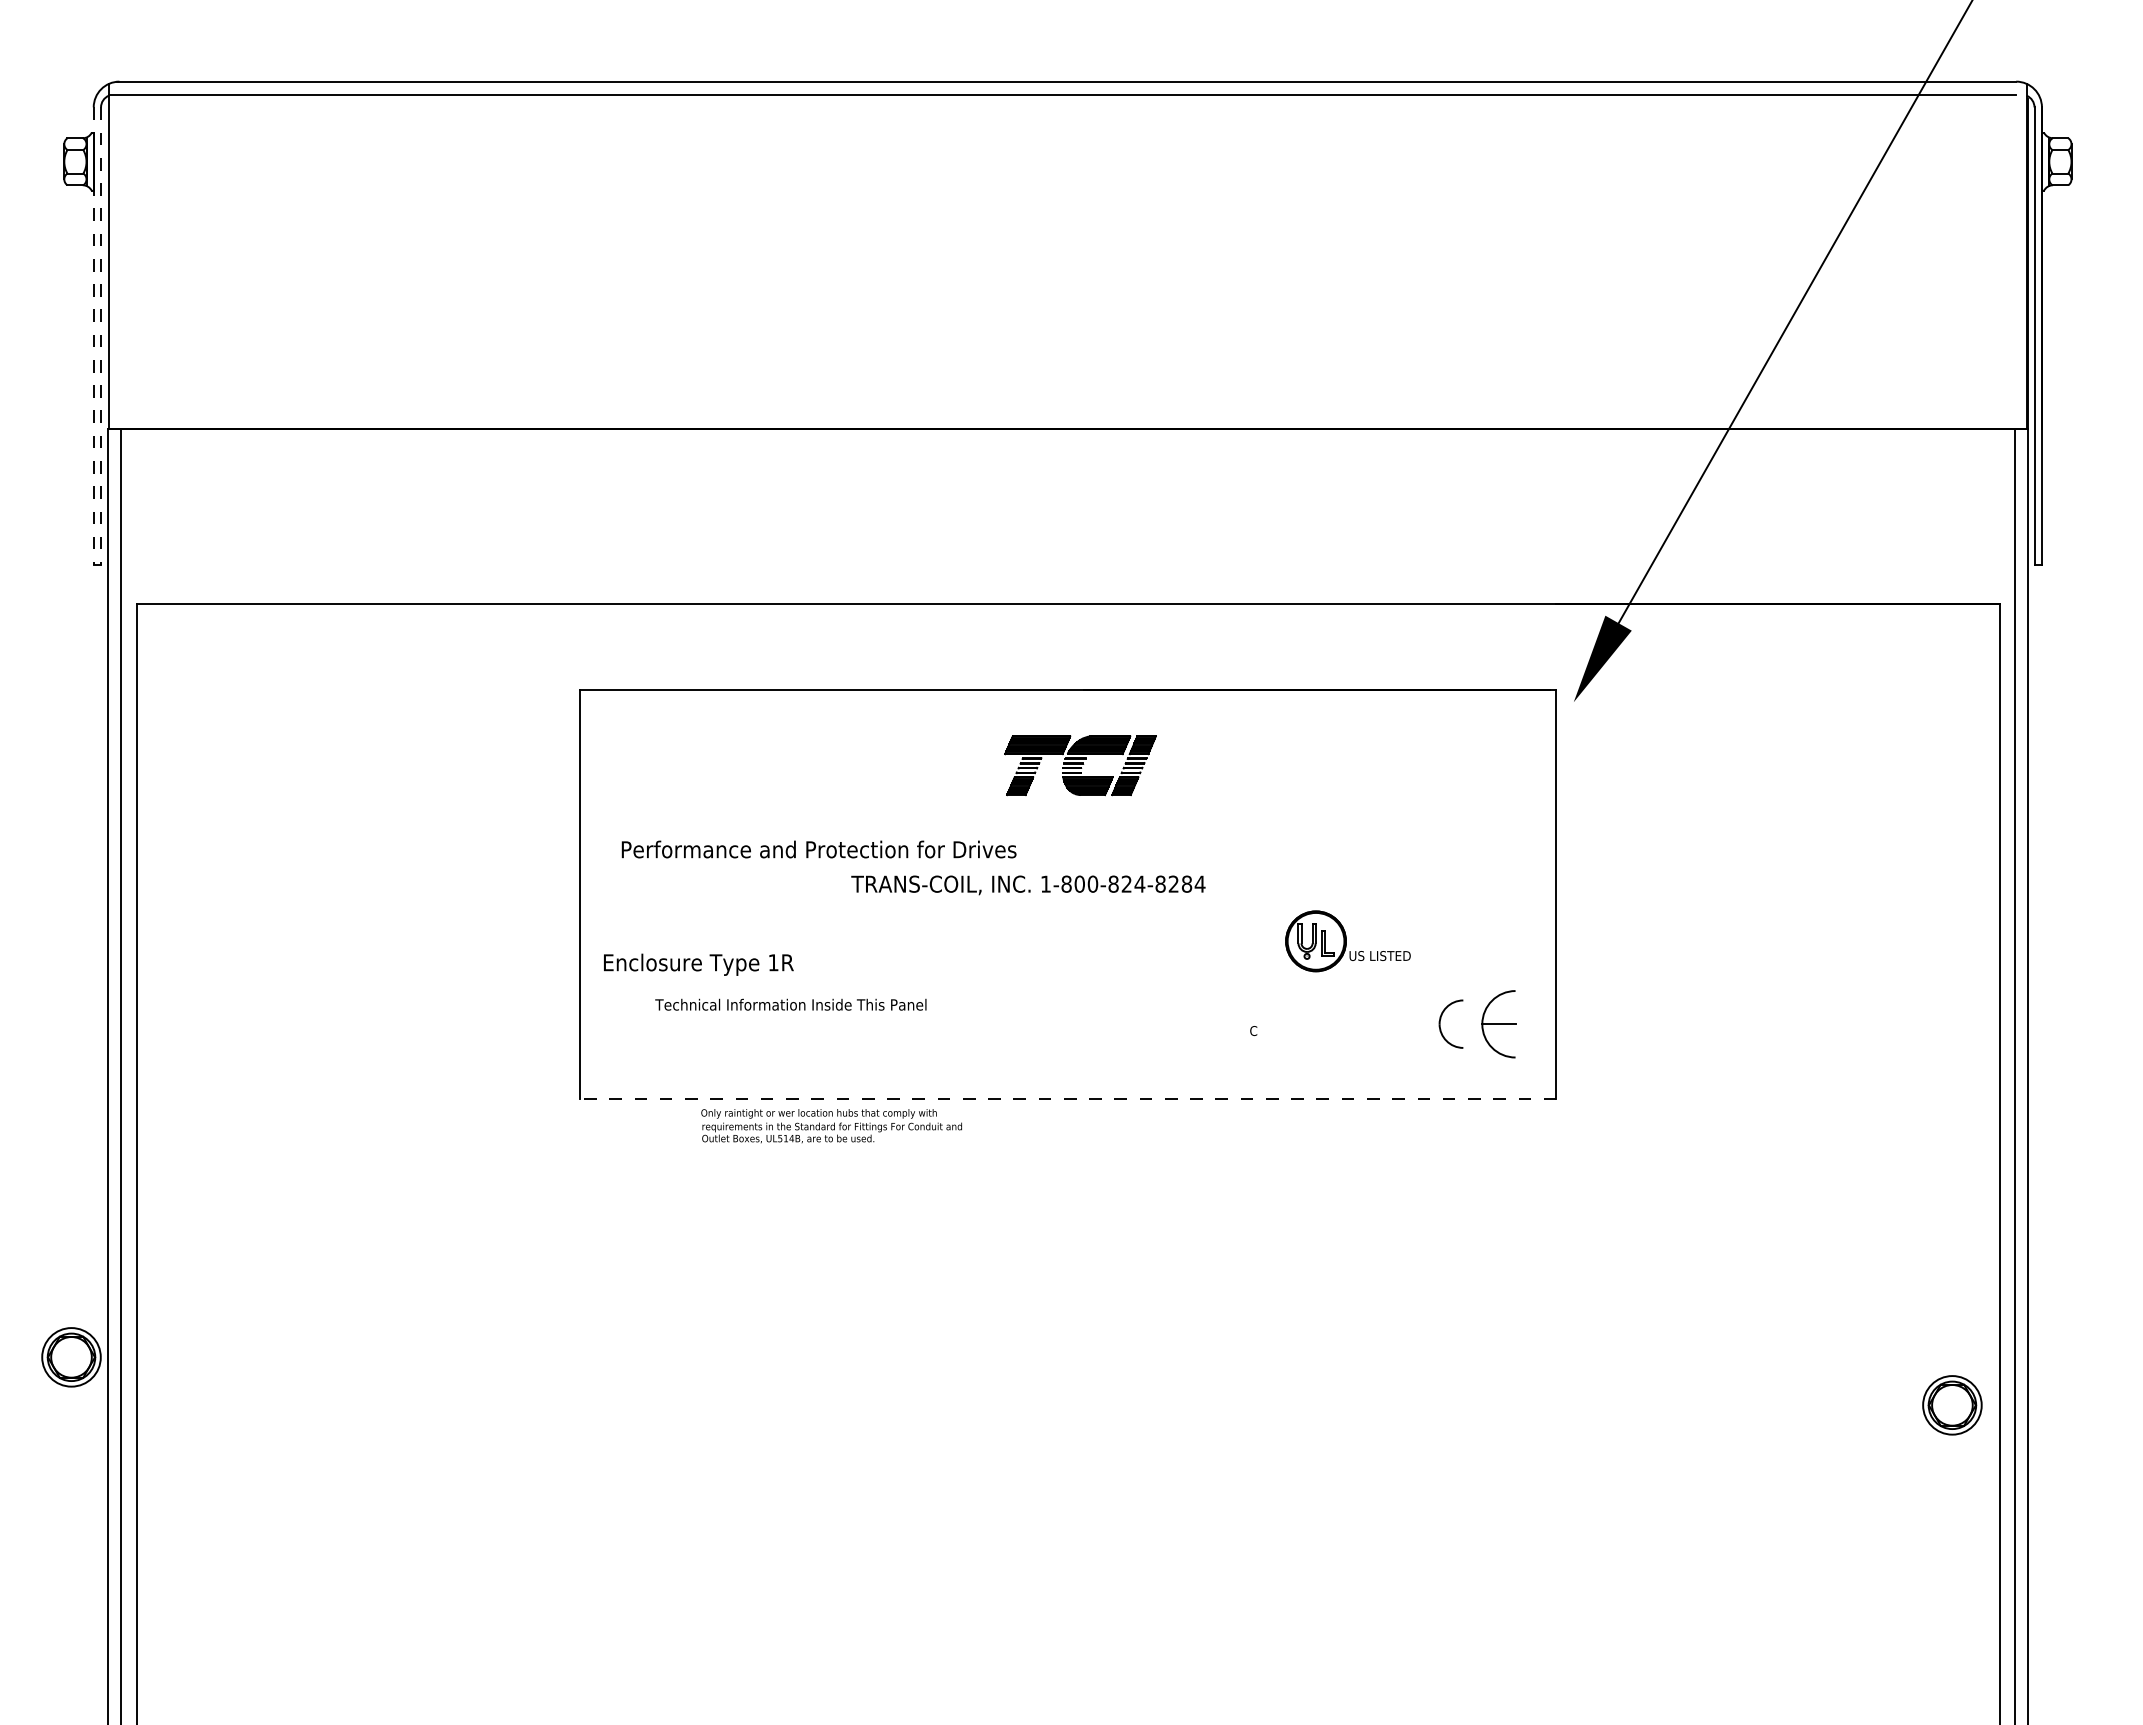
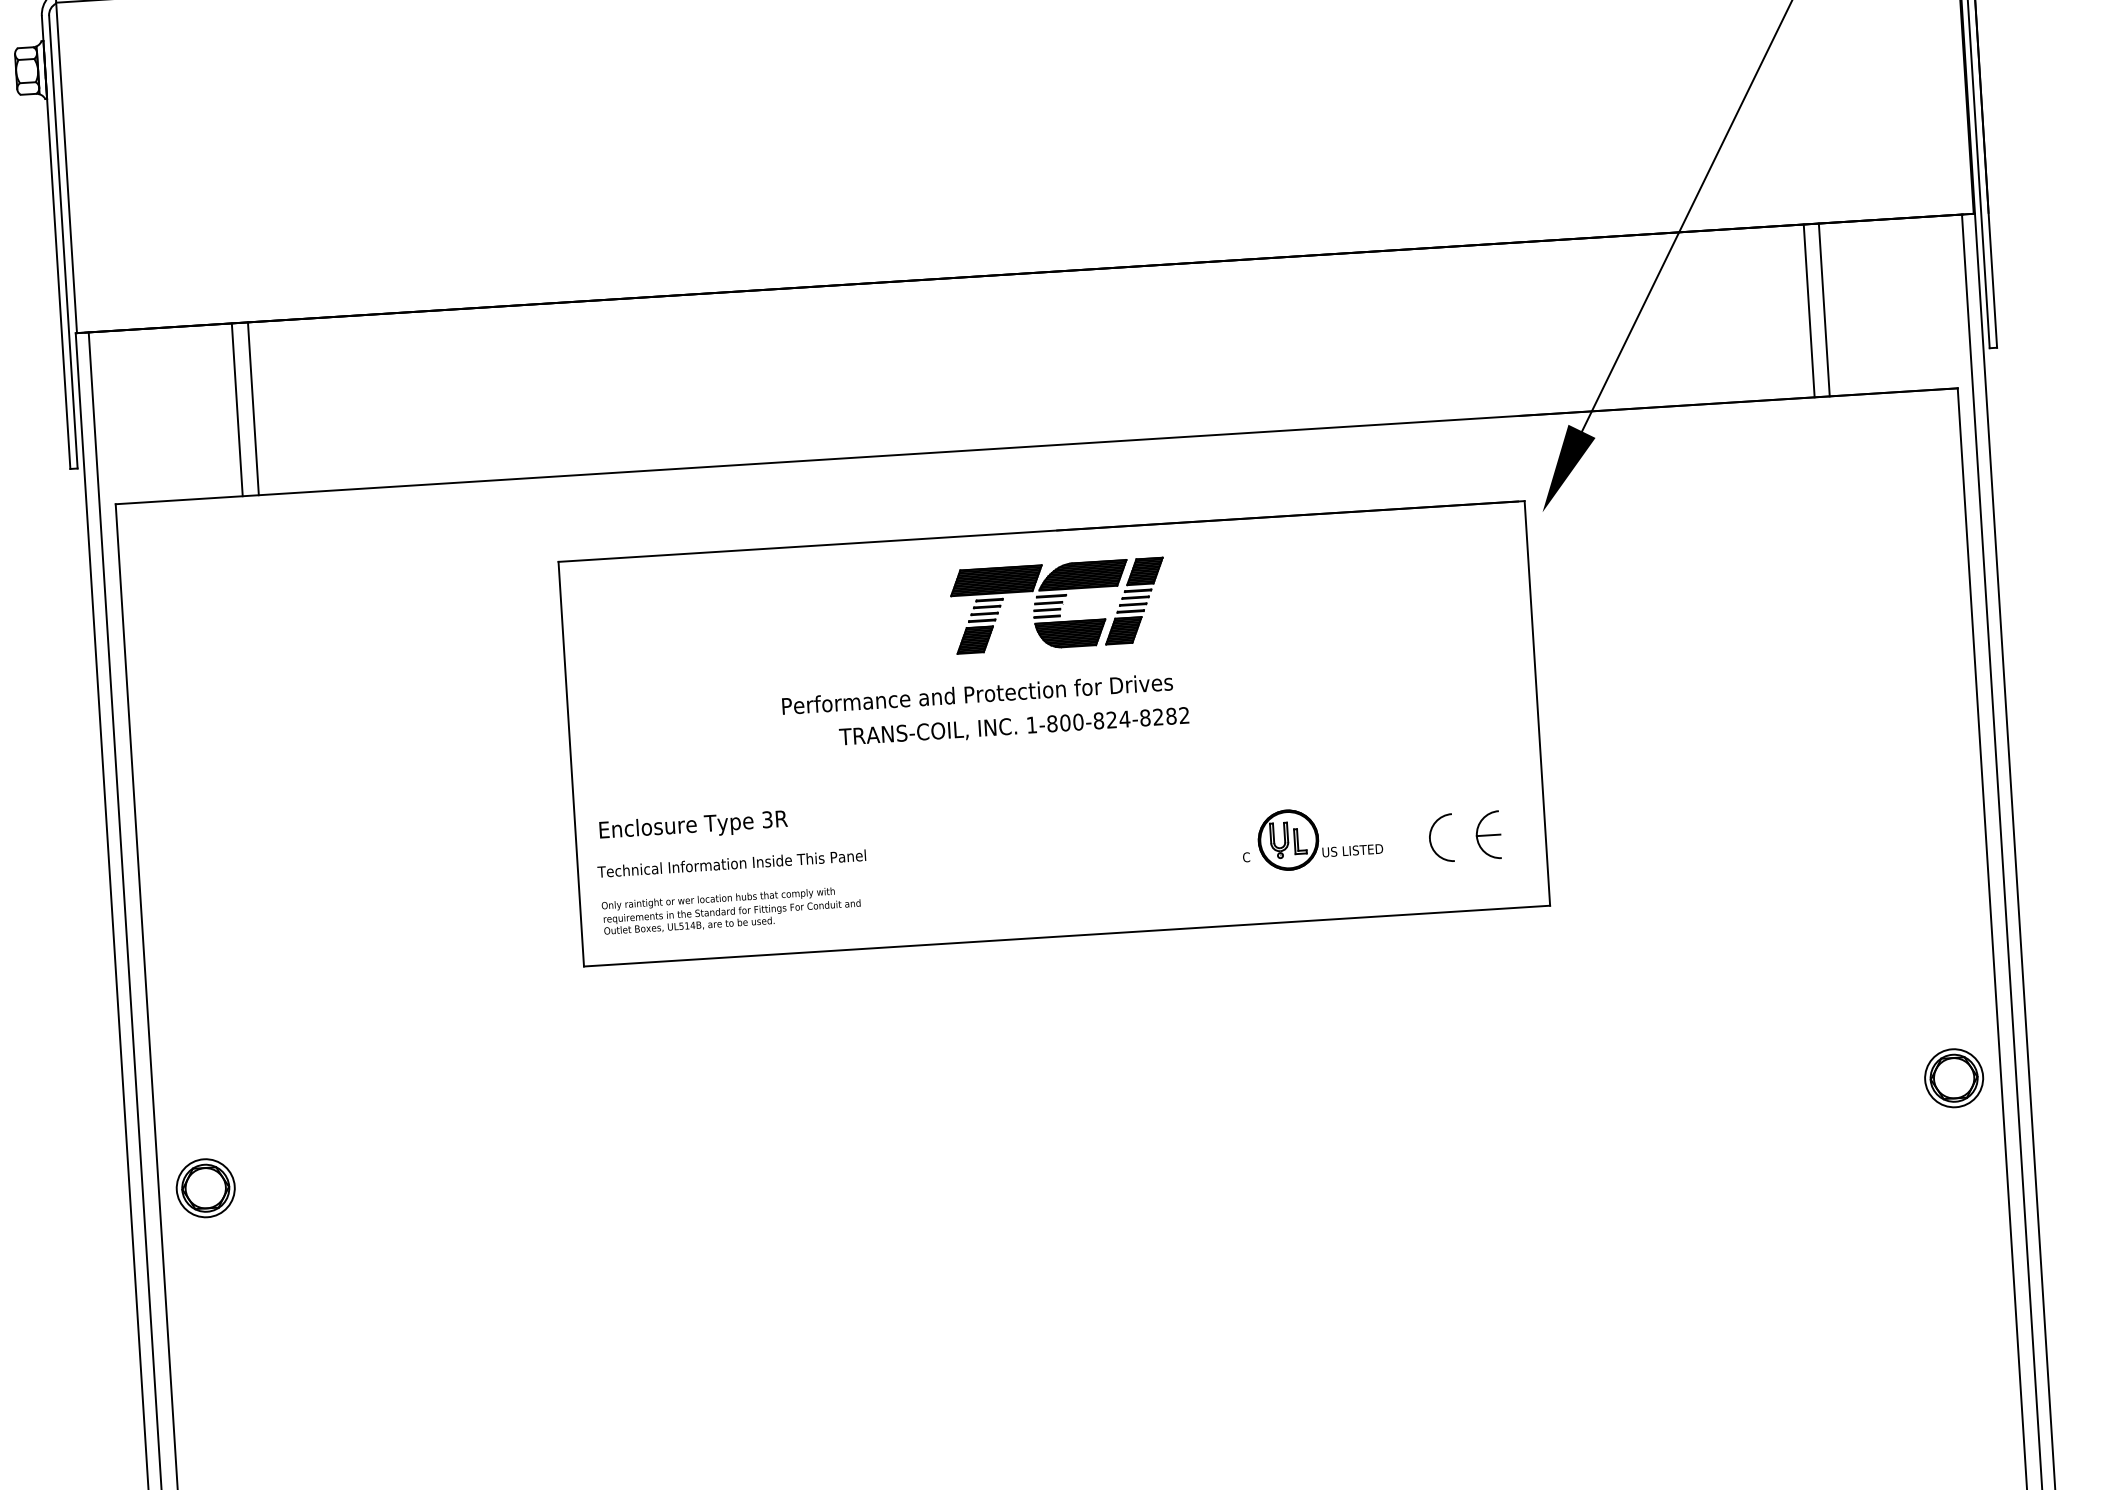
line: (93, 336) -> (55, 242), dashed -> solid
line: (101, 336) -> (63, 242), dashed -> solid
line: (265, 515) -> (237, 409), added
line: (281, 515) -> (252, 408), added
line: (1855, 515) -> (1809, 310), added
line: (1870, 515) -> (1824, 309), added
part: (1080, 765) -> (1058, 605), size x1.43
text: (818, 849) -> (976, 694), moved
text: (1199, 883) -> (1183, 714), 1-800-824-8284 -> 1-800-824-8282
part: (1347, 941) -> (1319, 838), moved
text: (773, 962) -> (767, 819), 1R -> 3R
text: (790, 1004) -> (731, 863), moved
part: (1498, 1023) -> (1488, 834), size x0.71
line: (1067, 1098) -> (1066, 935), dashed -> solid
text: (831, 1126) -> (731, 911), moved
part: (71, 1357) -> (205, 1188), moved
part: (1952, 1405) -> (1954, 1078), moved

